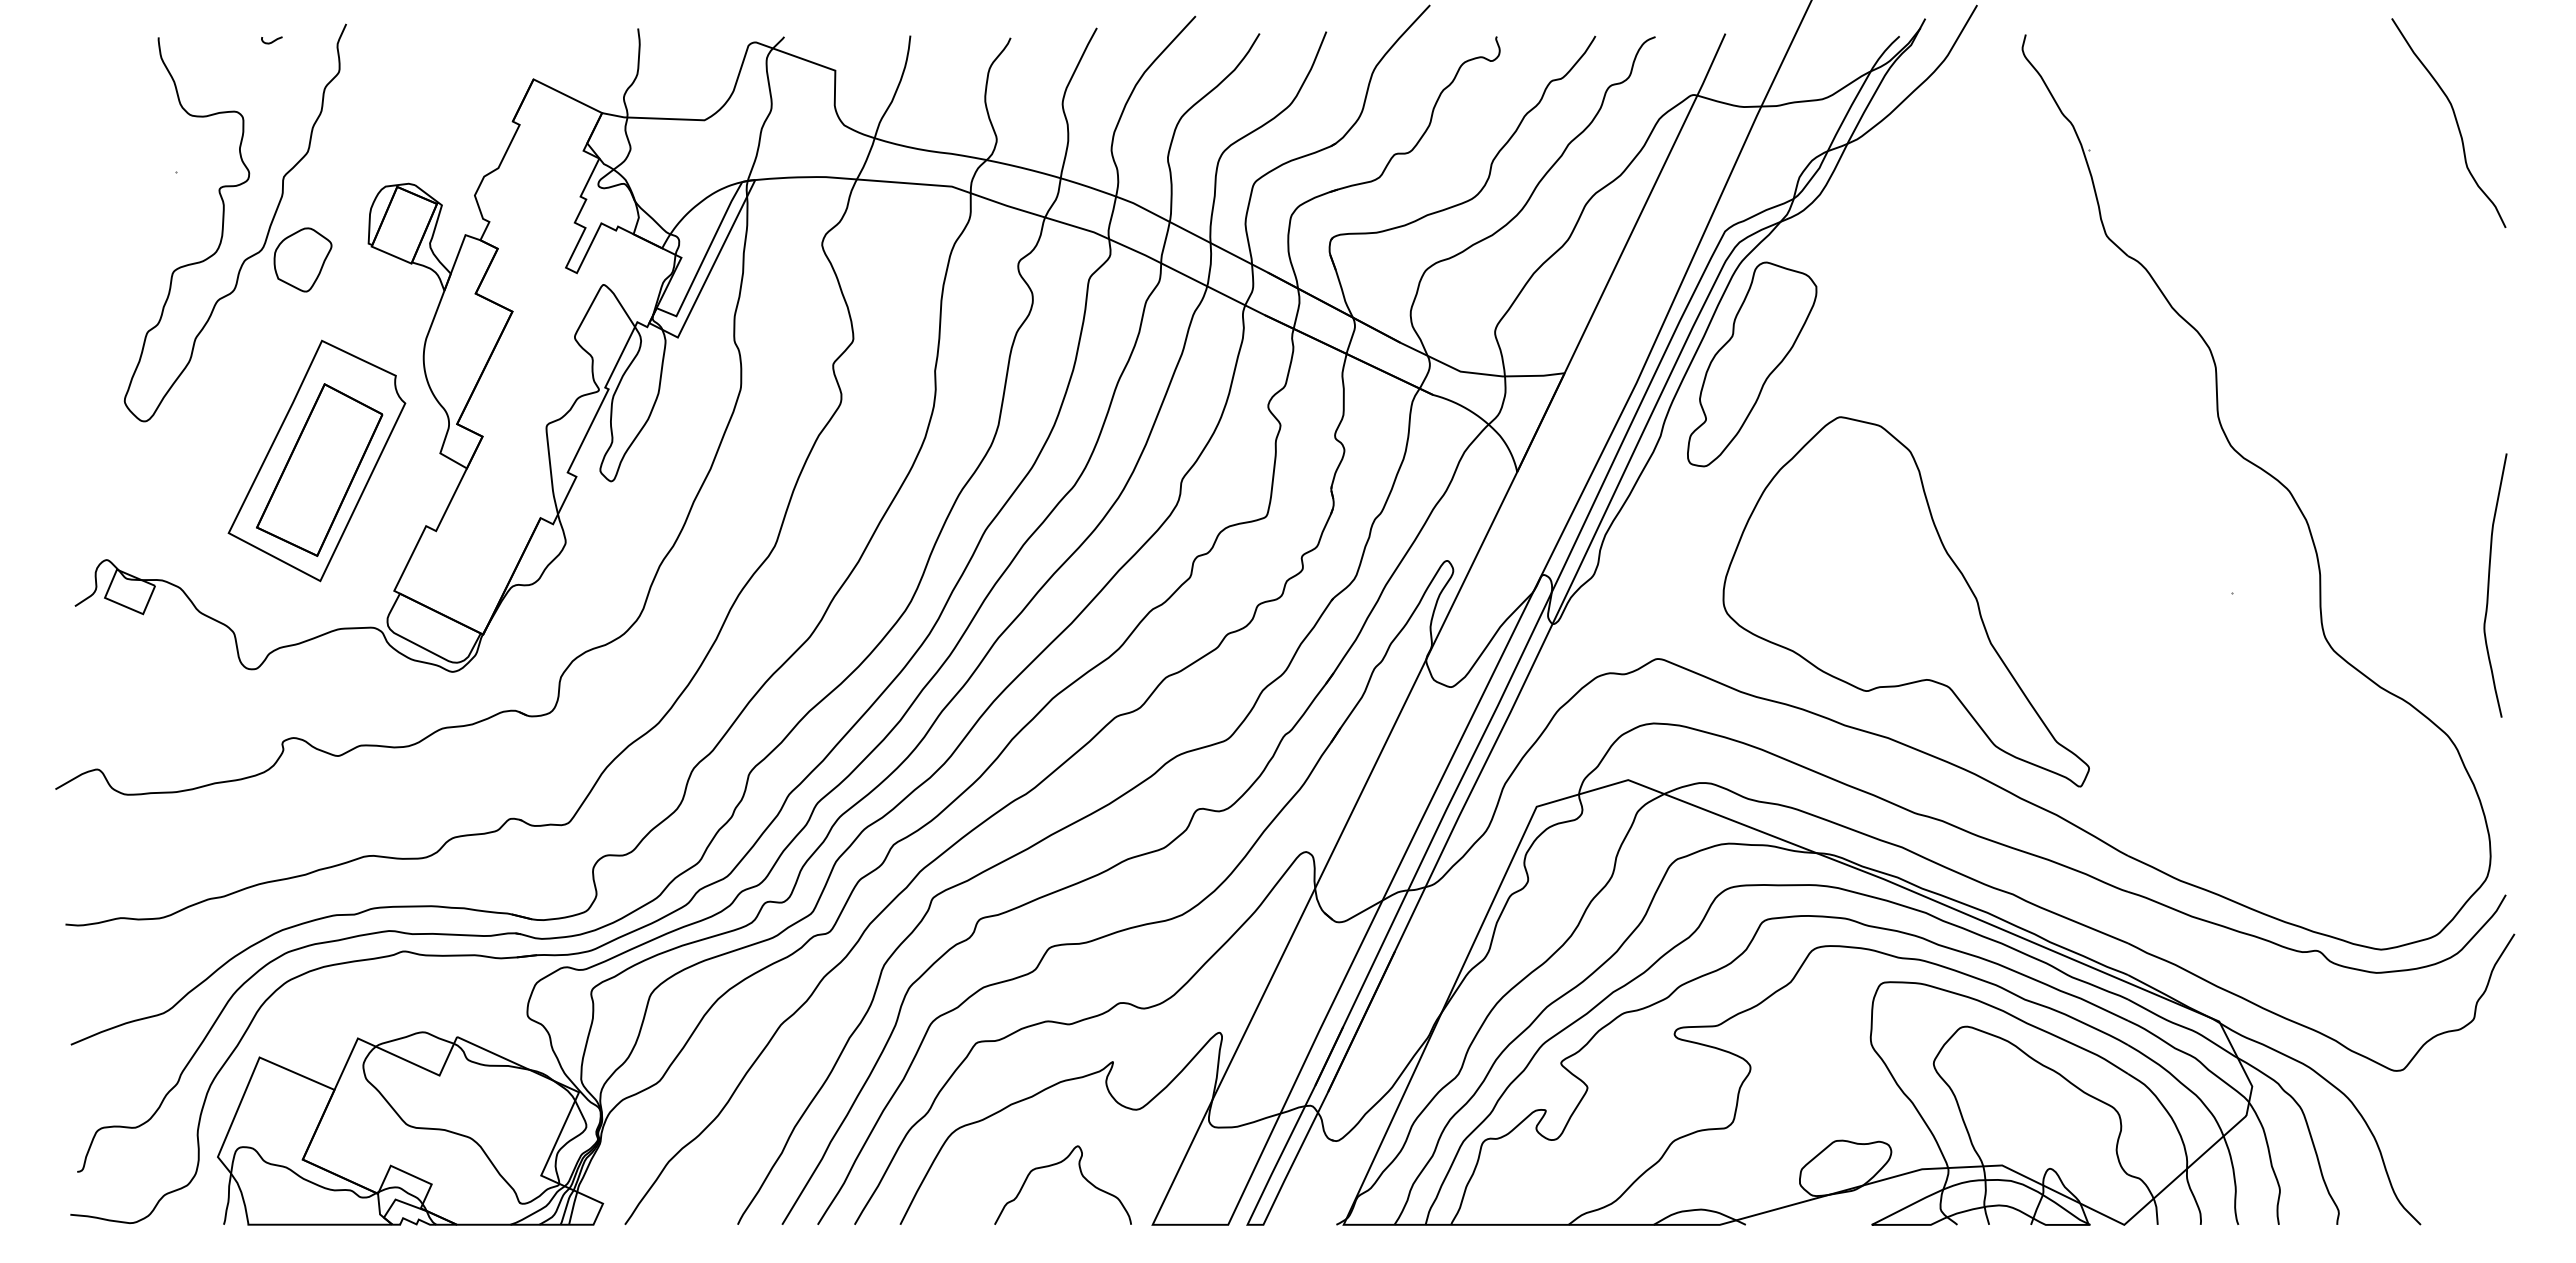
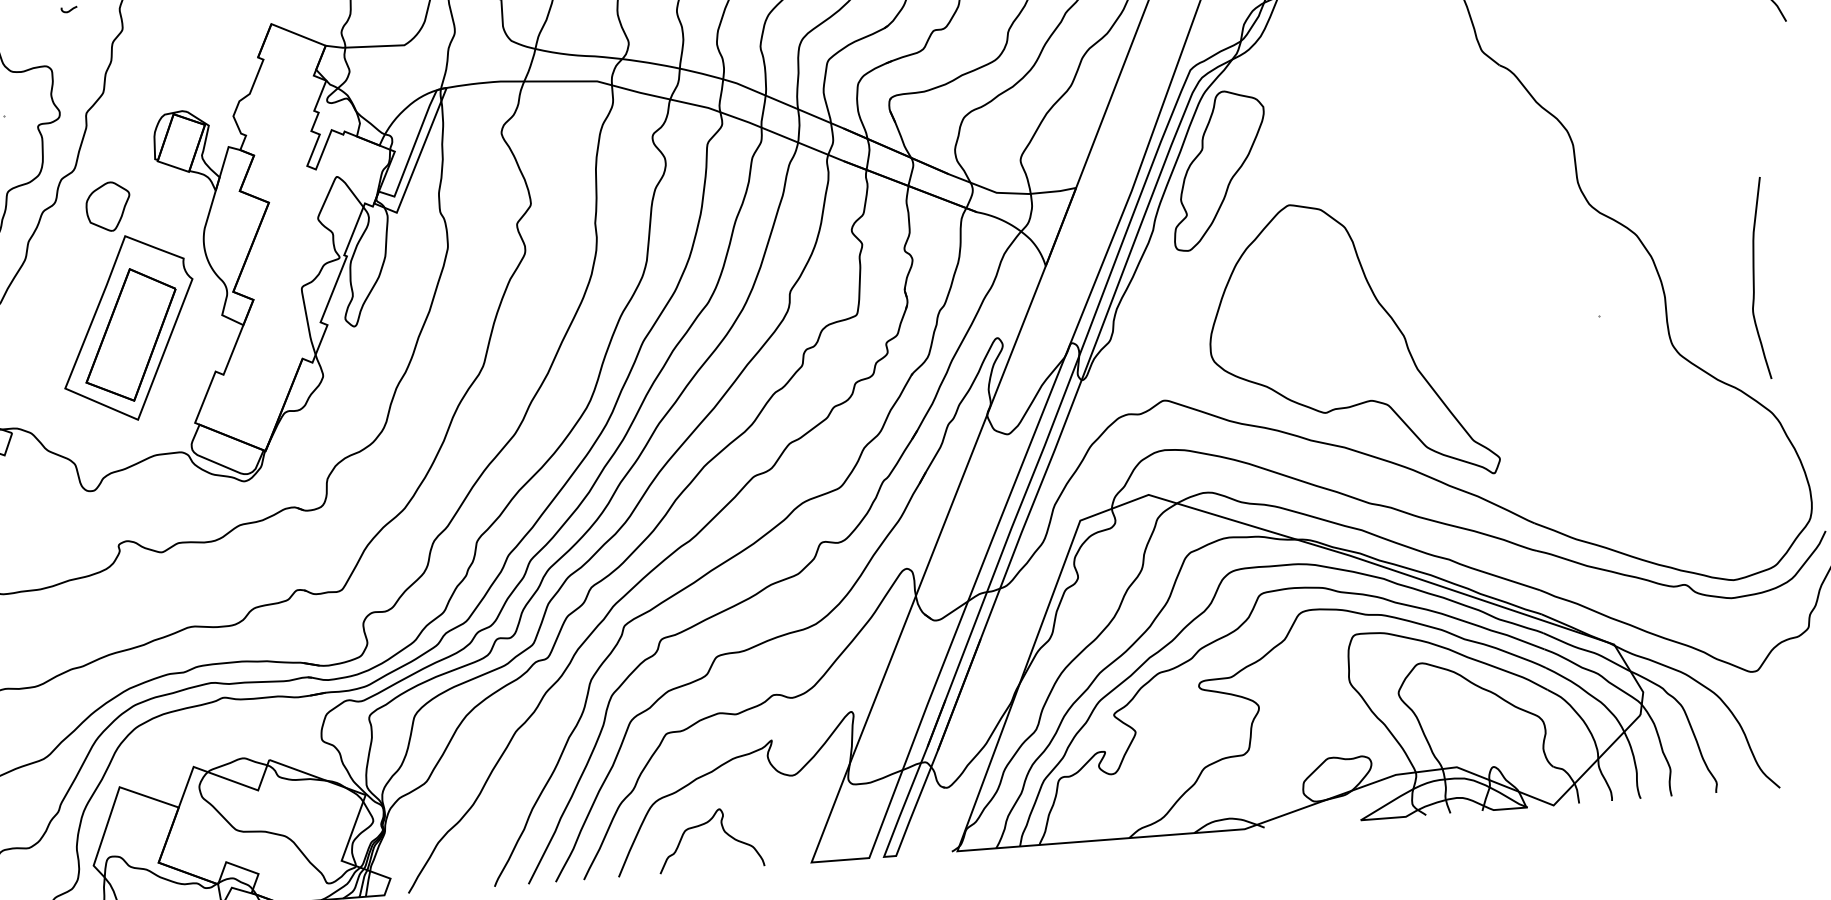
part: (302, 259) -> (107, 206), moved
curve: (2489, 585) -> (1754, 278), moved
curve: (1057, 1164) -> (704, 824), moved

